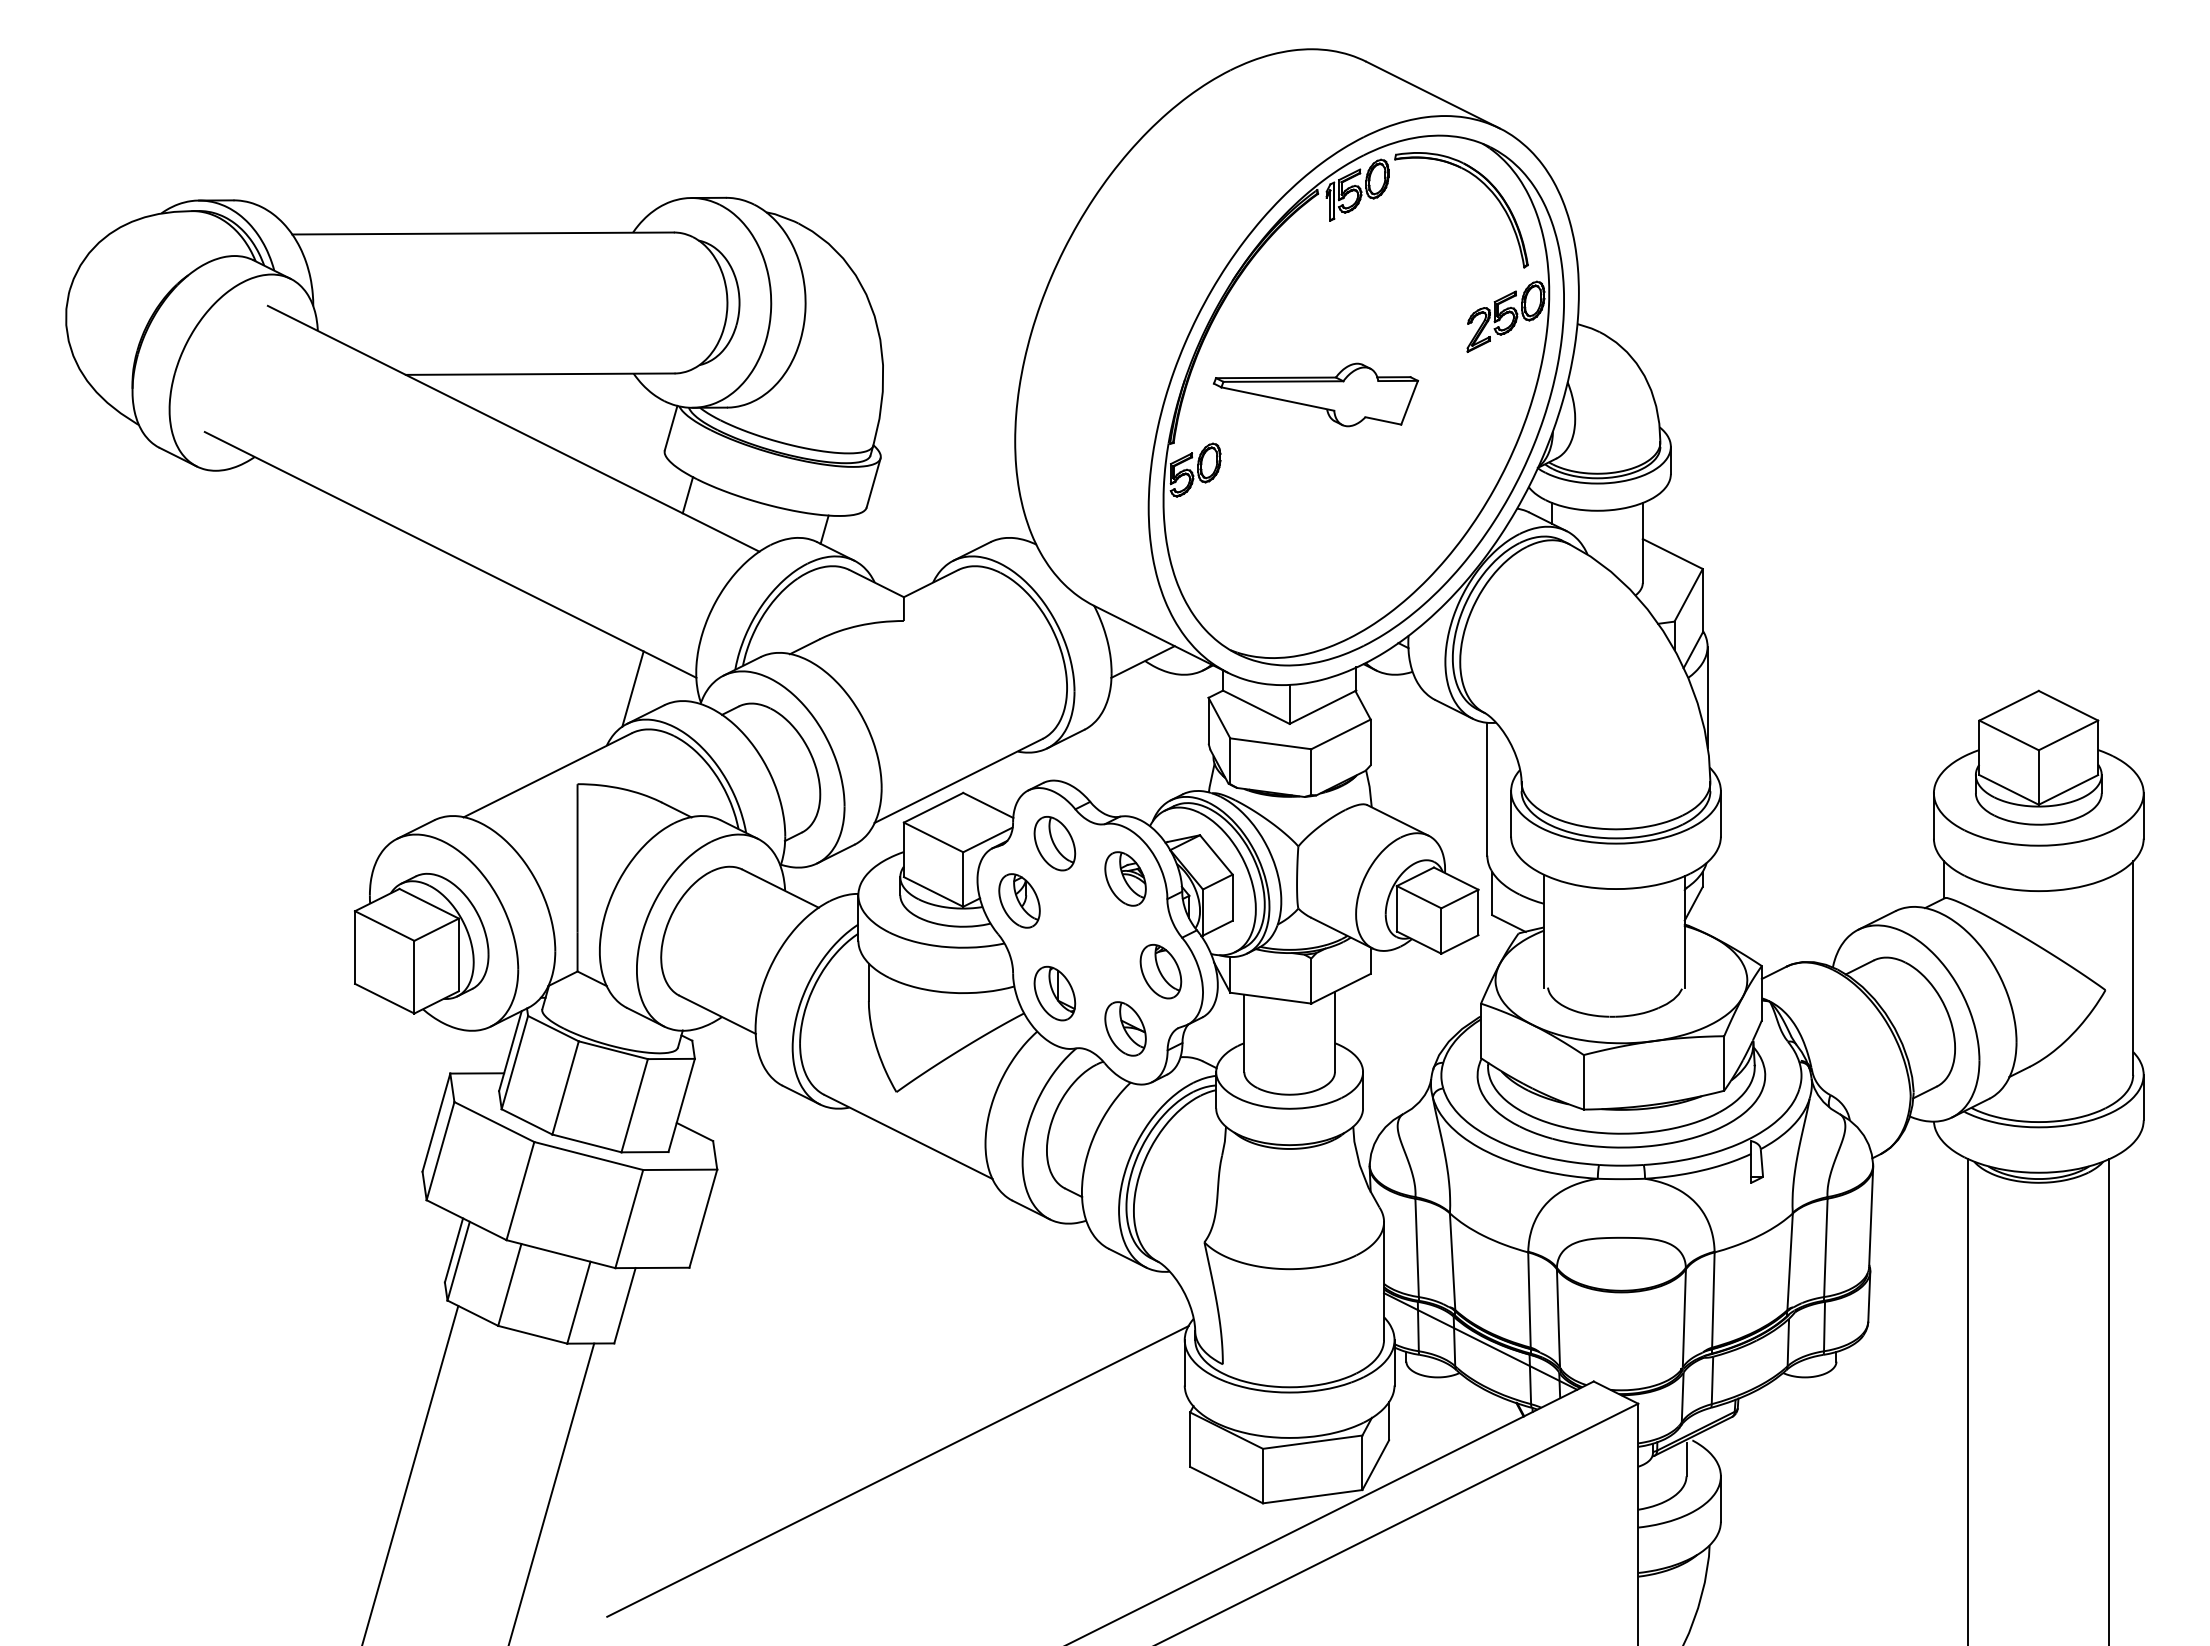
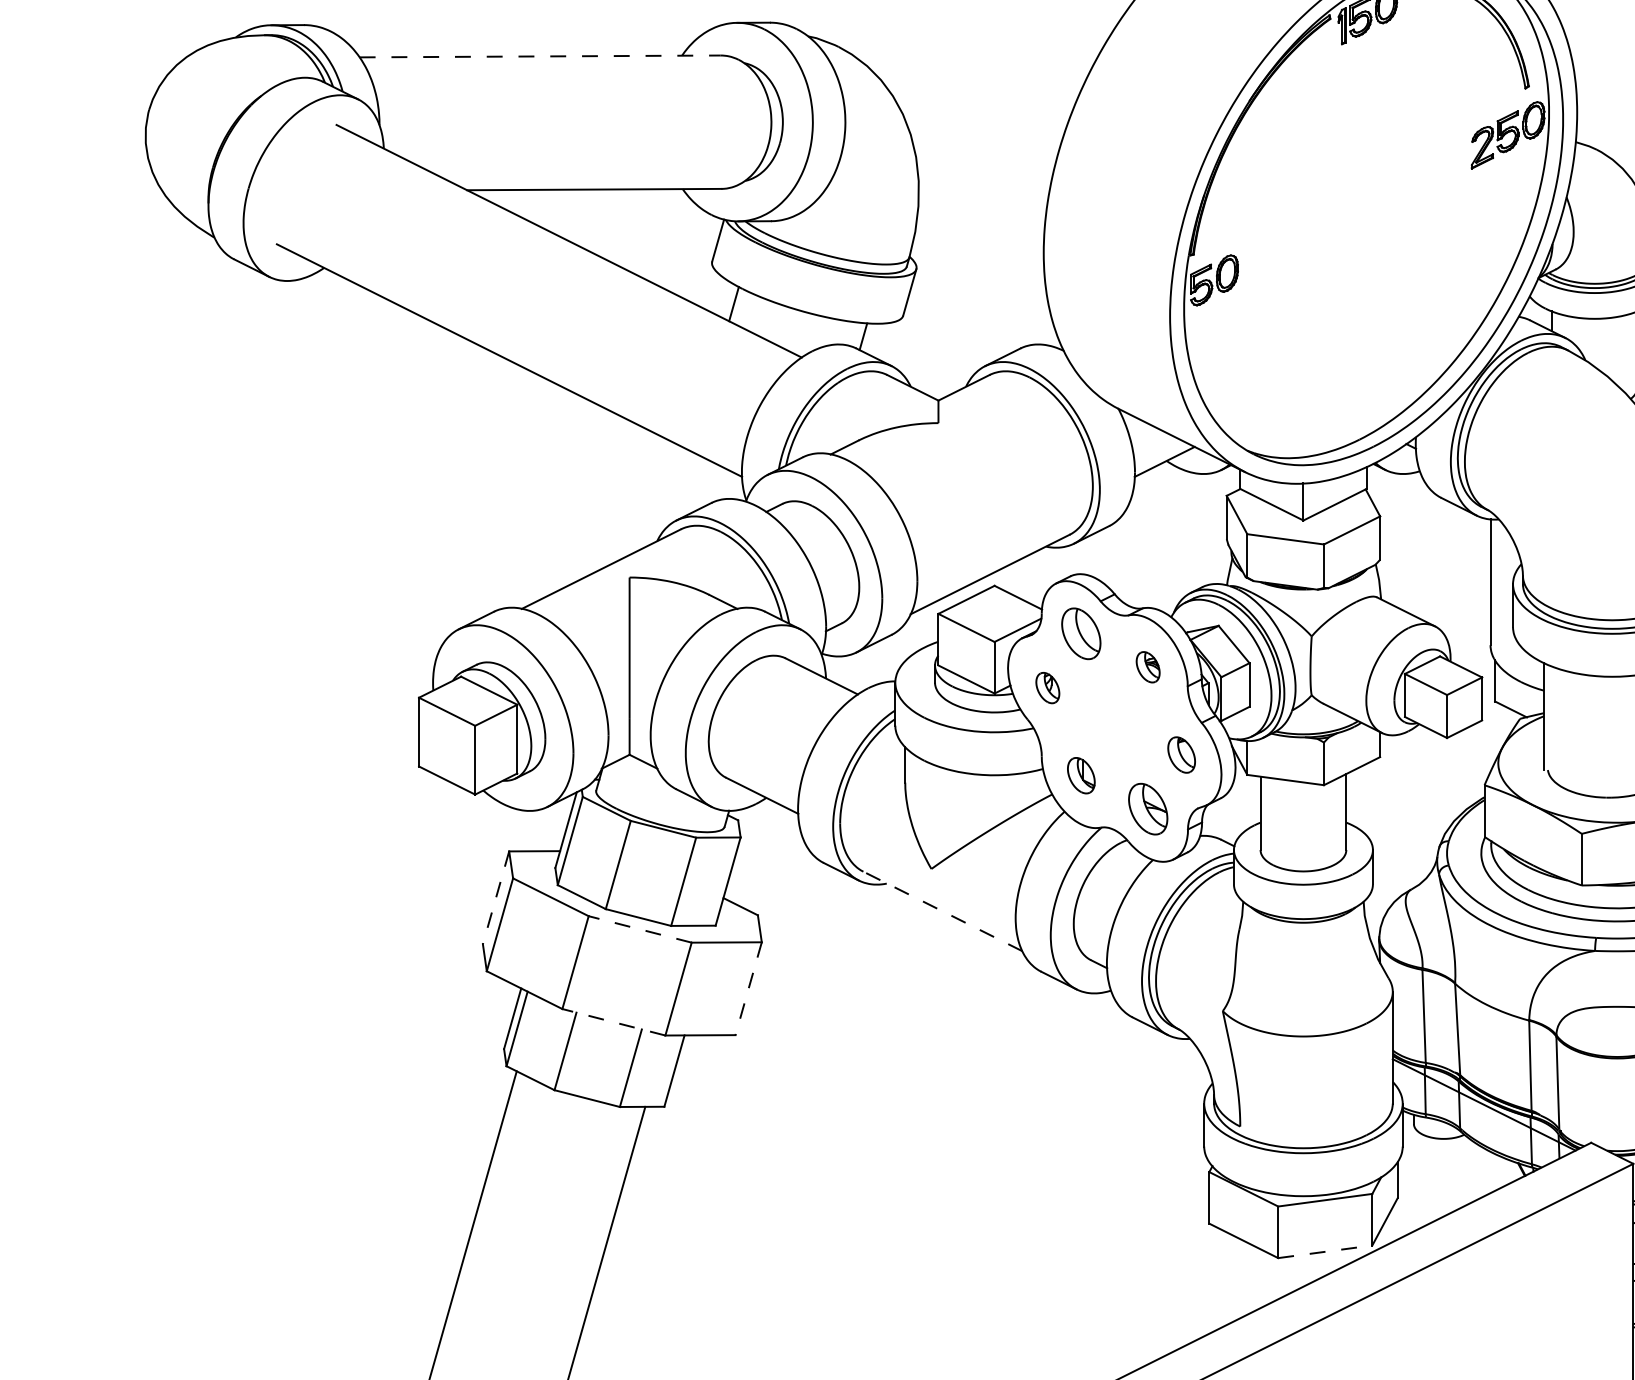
line: (483, 233) -> (540, 56), solid -> dashed
part: (1316, 394) -> (1328, 208), removed
line: (632, 688) -> (681, 487), removed
part: (1125, 878) -> (1148, 666), size x0.6
part: (1019, 900) -> (1047, 687), size x0.6
part: (1160, 971) -> (1181, 754), size x0.7
part: (1054, 993) -> (1080, 775), size x0.7
line: (436, 1122) -> (496, 897), solid -> dashed
line: (908, 1137) -> (942, 911), solid -> dashed
line: (588, 1155) -> (639, 928), solid -> dashed
line: (703, 1218) -> (748, 988), solid -> dashed
line: (560, 1254) -> (613, 1022), solid -> dashed
line: (897, 1471) -> (932, 1227), removed
line: (1313, 1496) -> (1326, 1251), solid -> dashed

